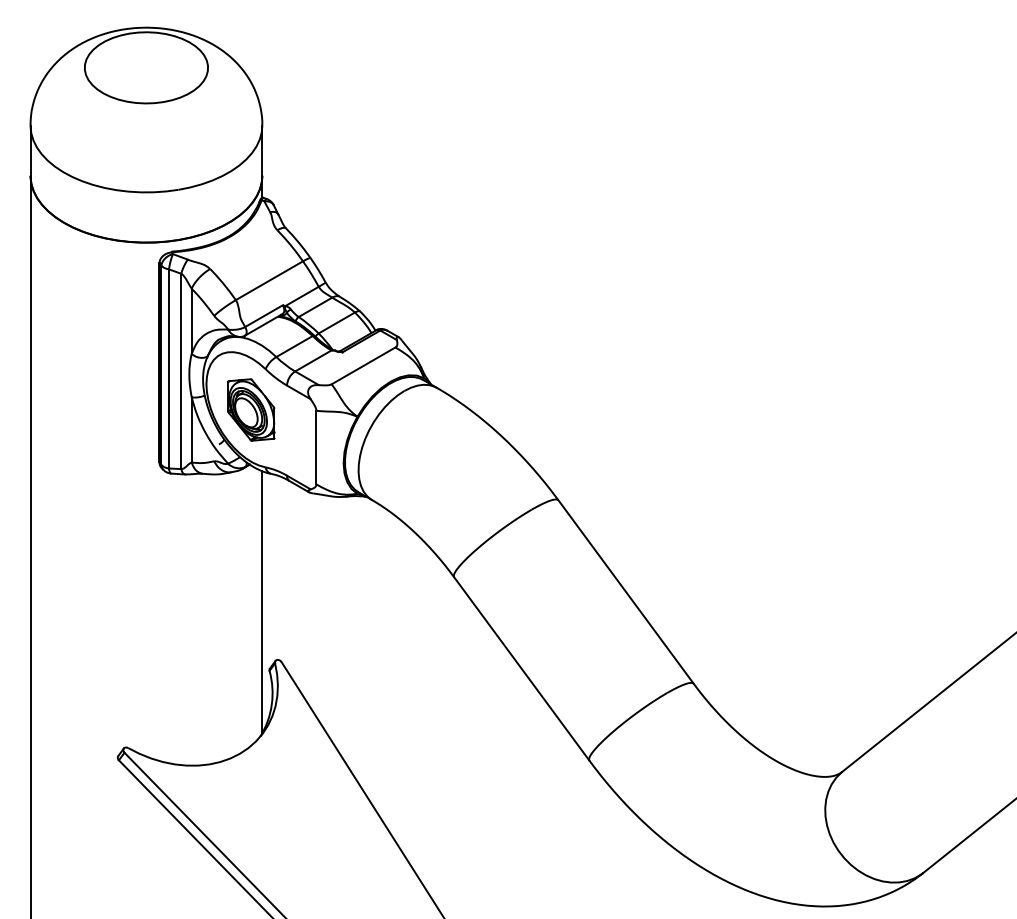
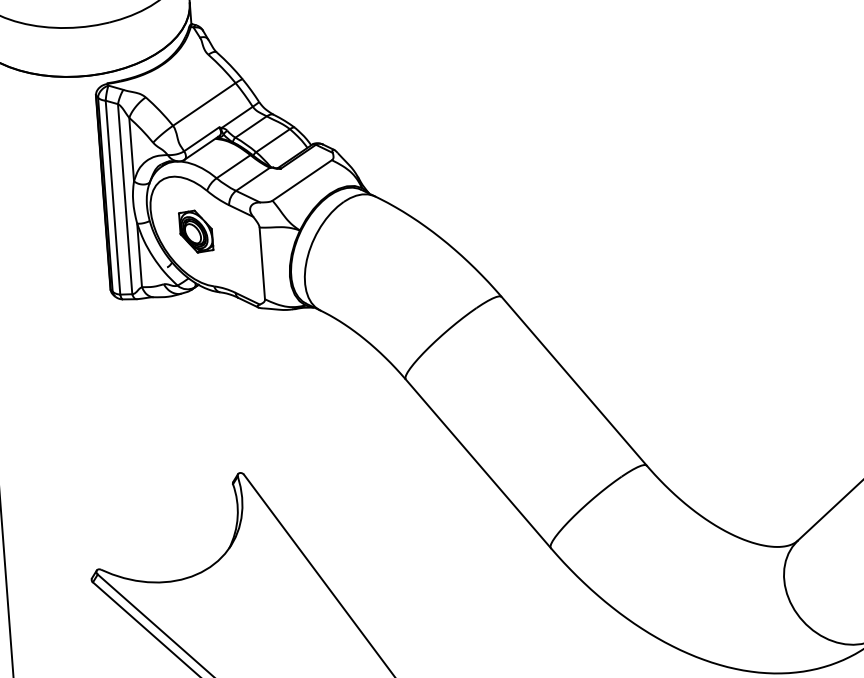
part: (251, 409) -> (196, 231), size x0.7
line: (262, 602) -> (221, 418), removed

